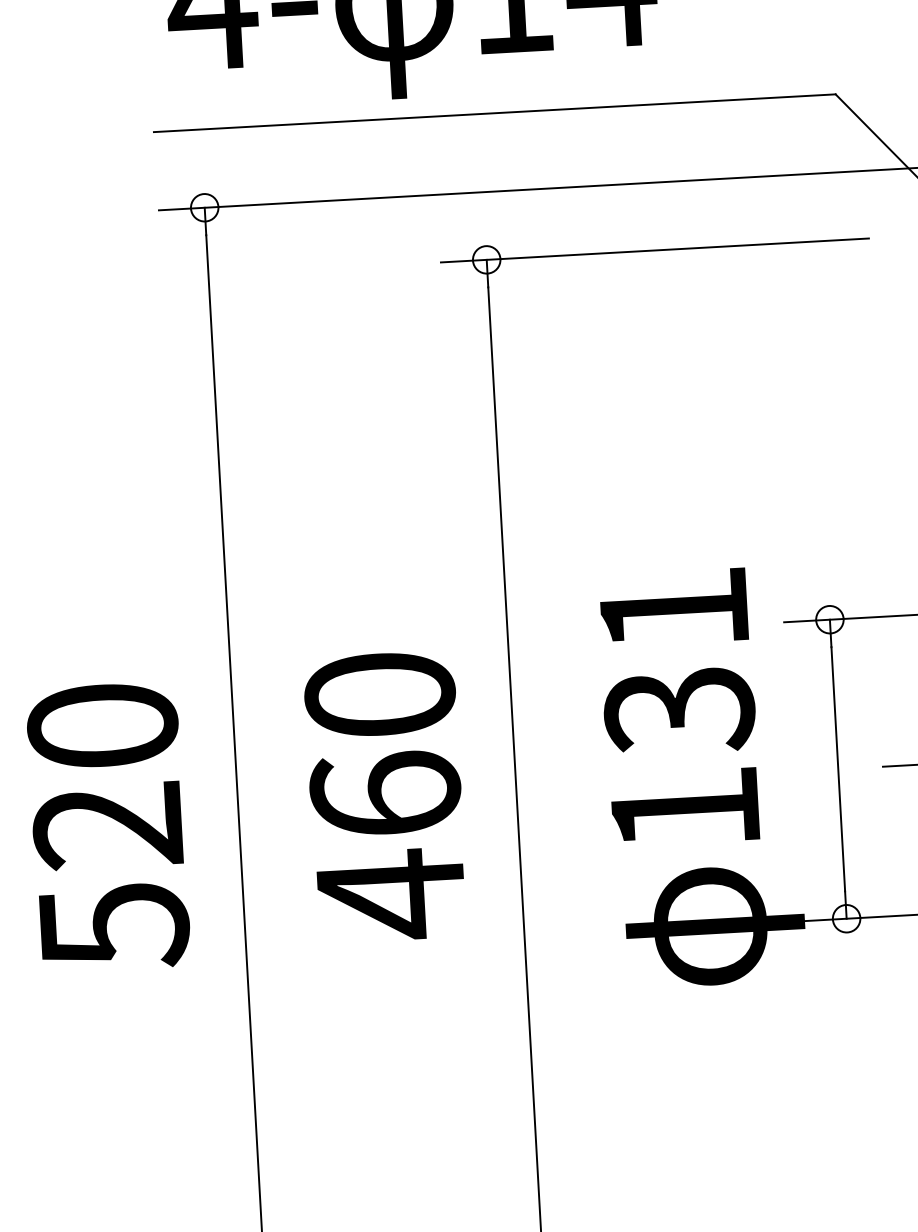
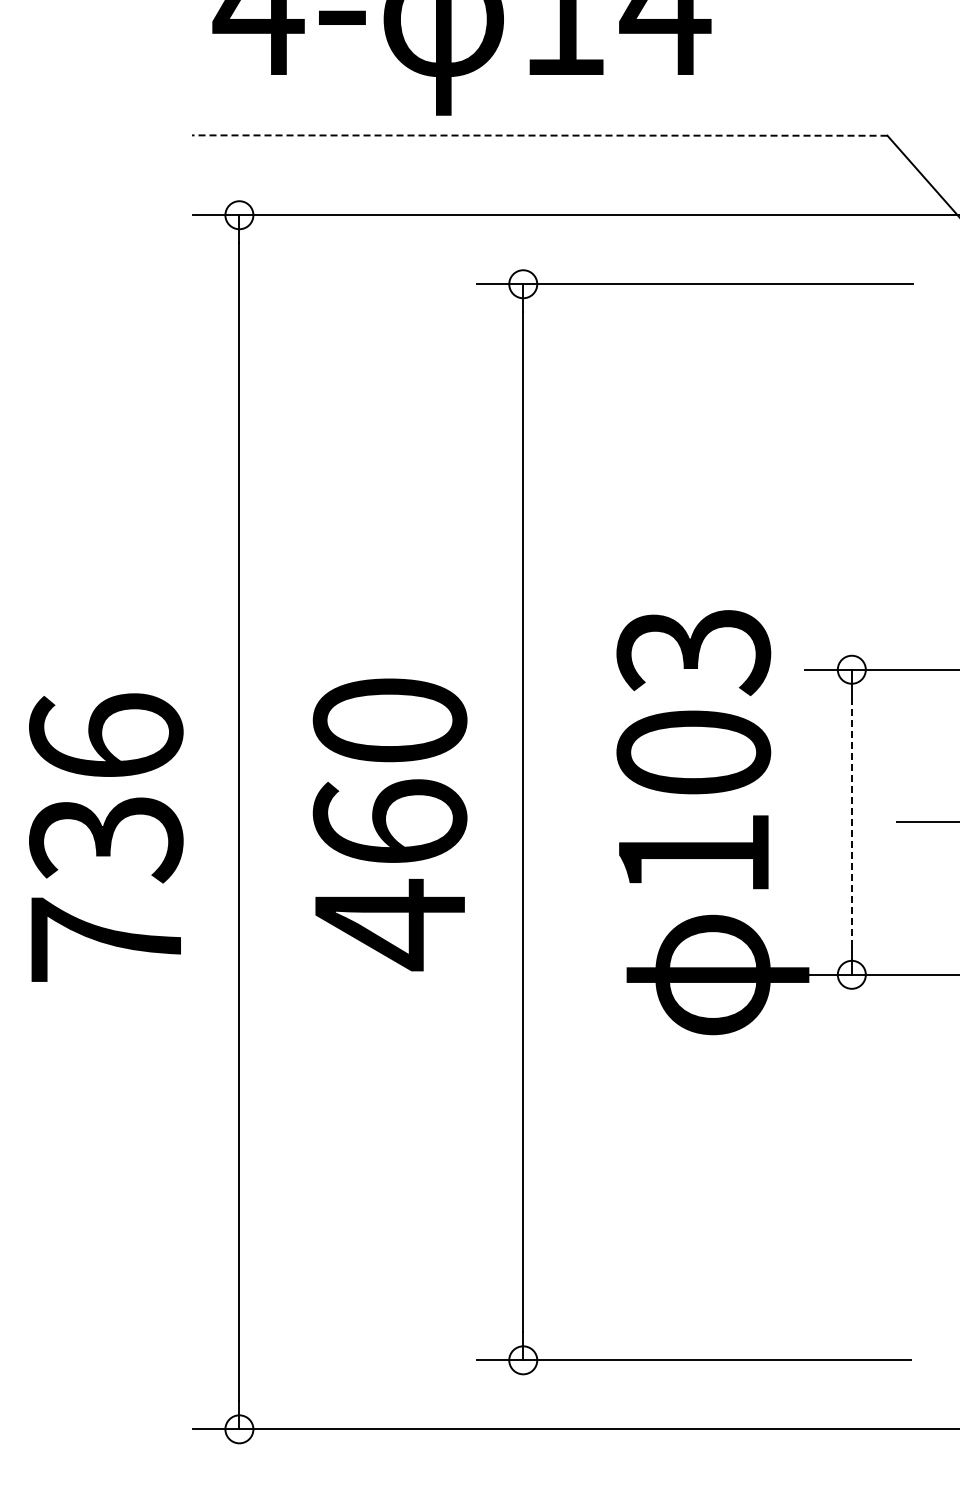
line: (494, 113) -> (539, 135), solid -> dashed
text: (676, 661) -> (693, 703), 131 -> 103
line: (837, 769) -> (851, 822), solid -> dashed
text: (108, 826) -> (106, 839), 520 -> 736

